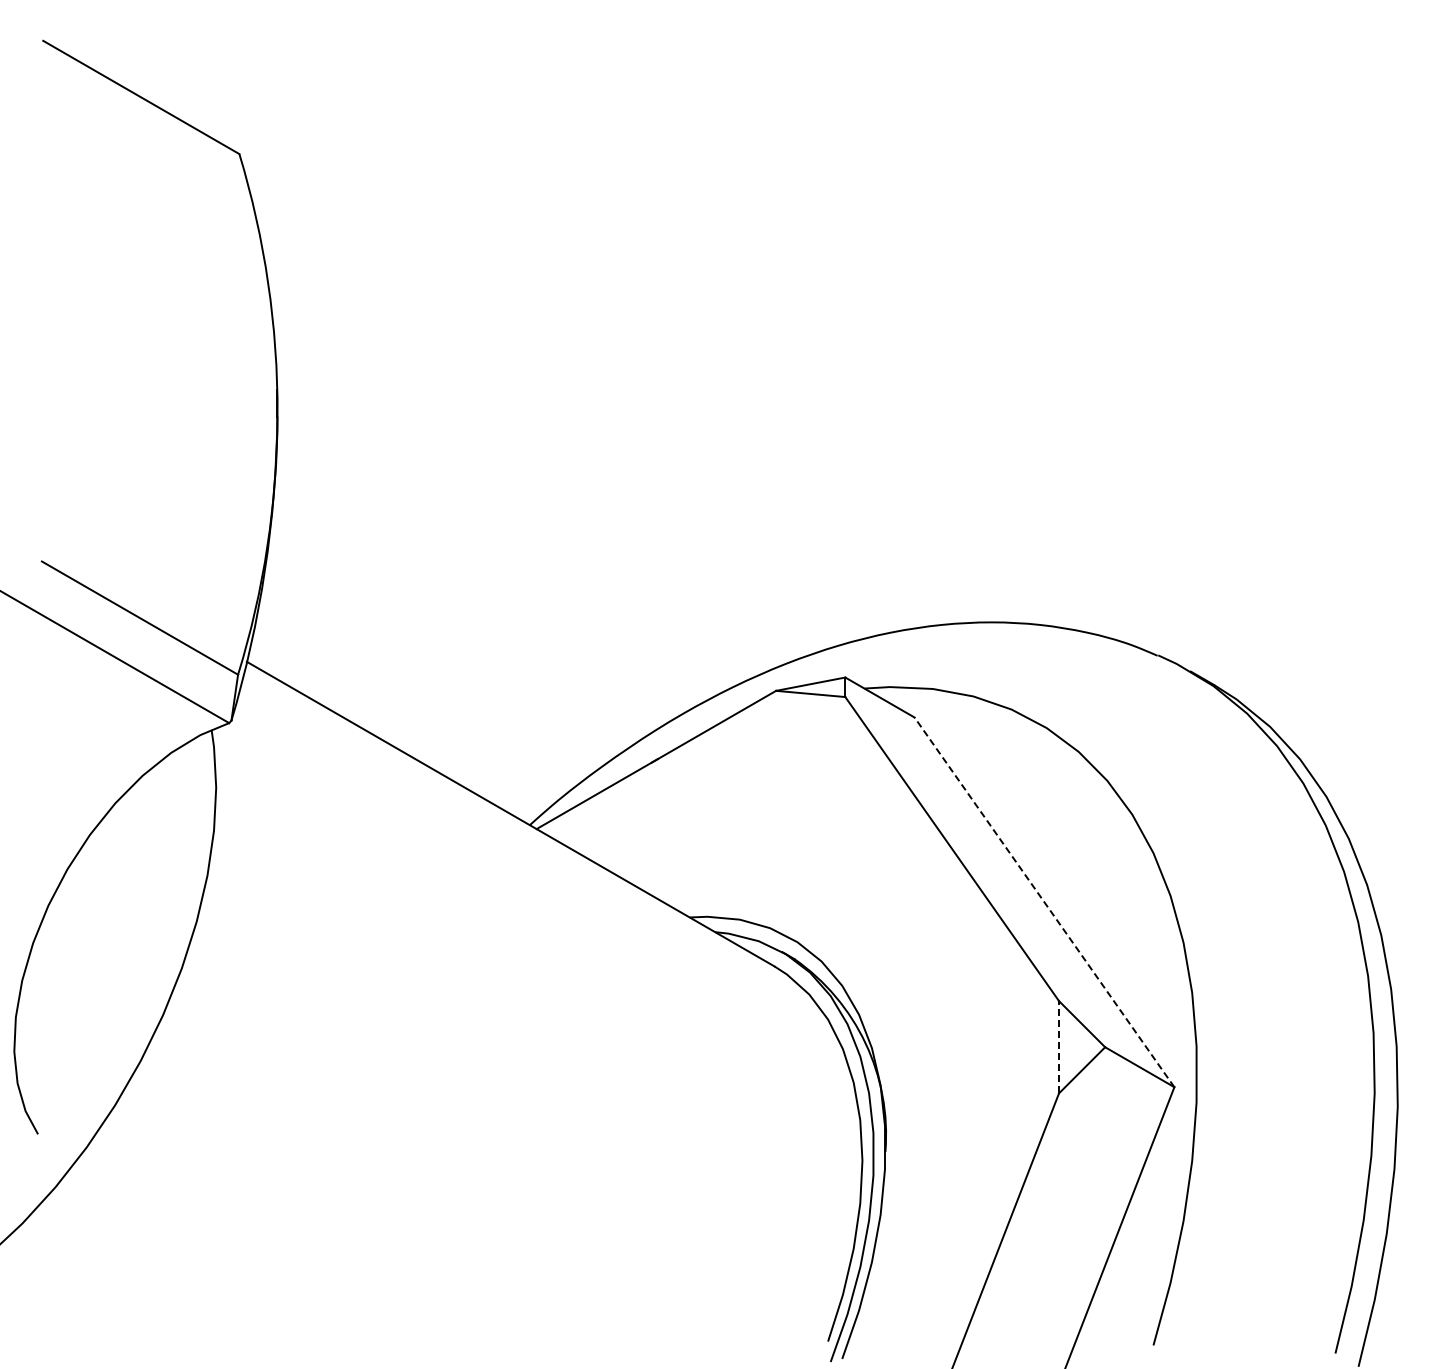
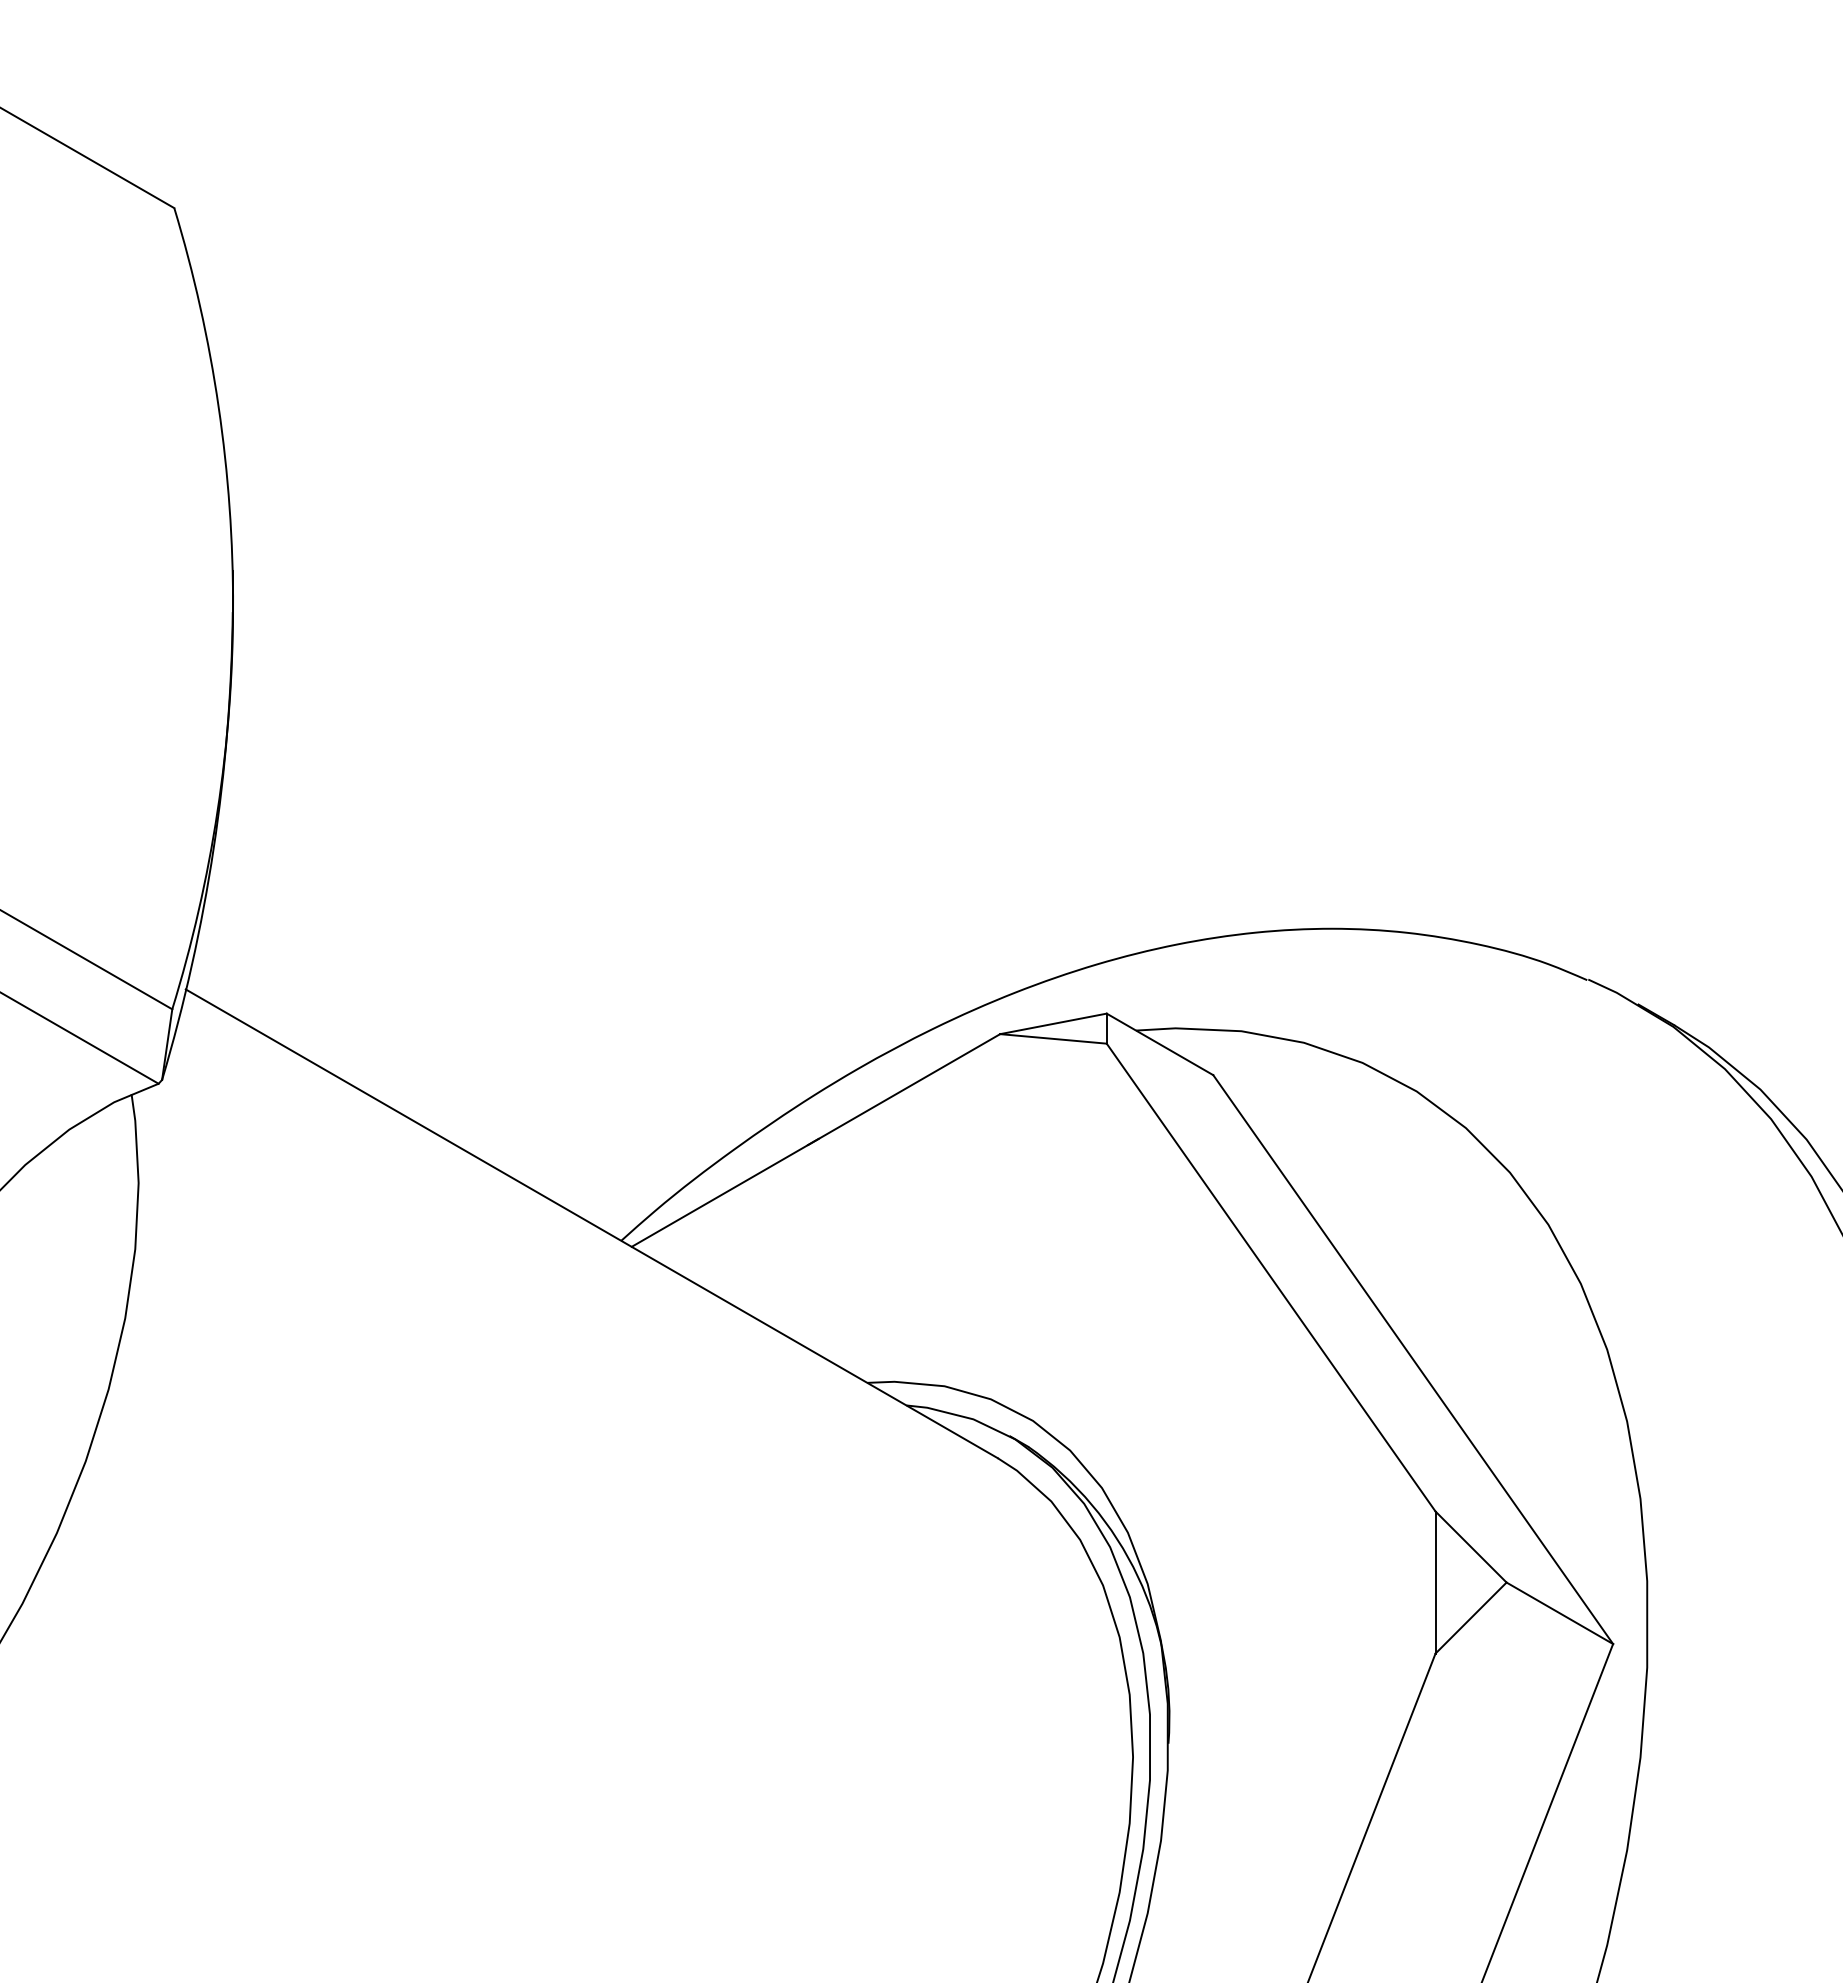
line: (1044, 902) -> (1413, 1359), dashed -> solid
line: (1059, 1046) -> (1436, 1581), dashed -> solid

